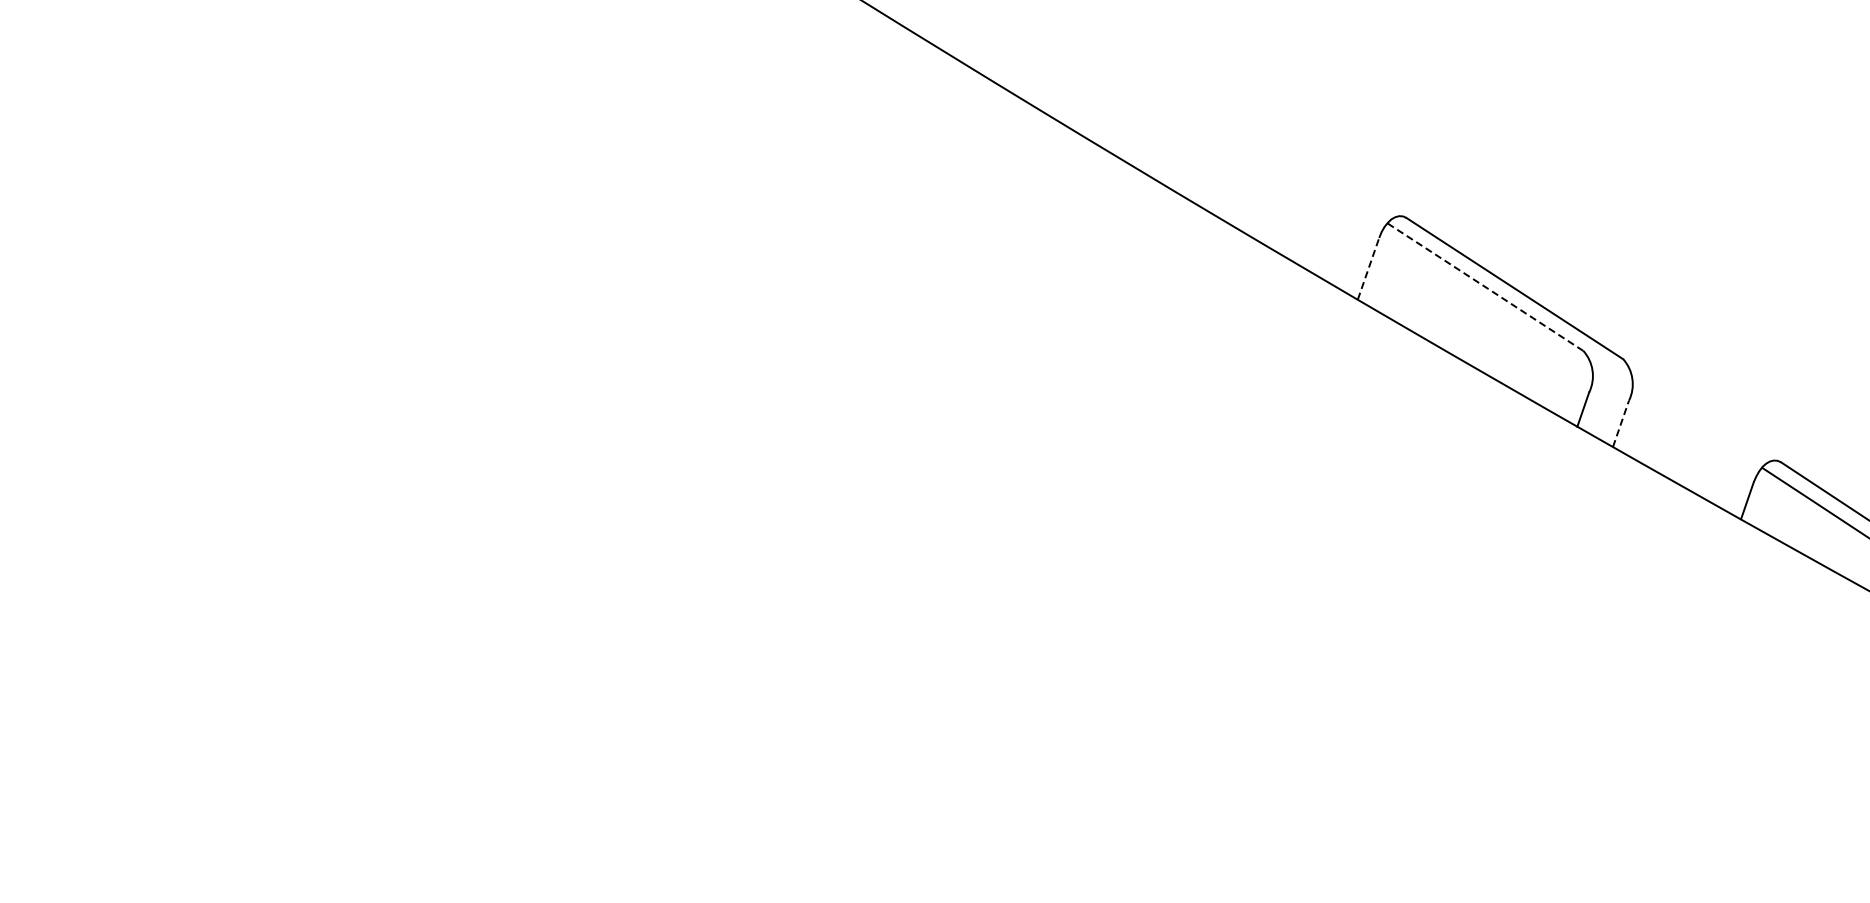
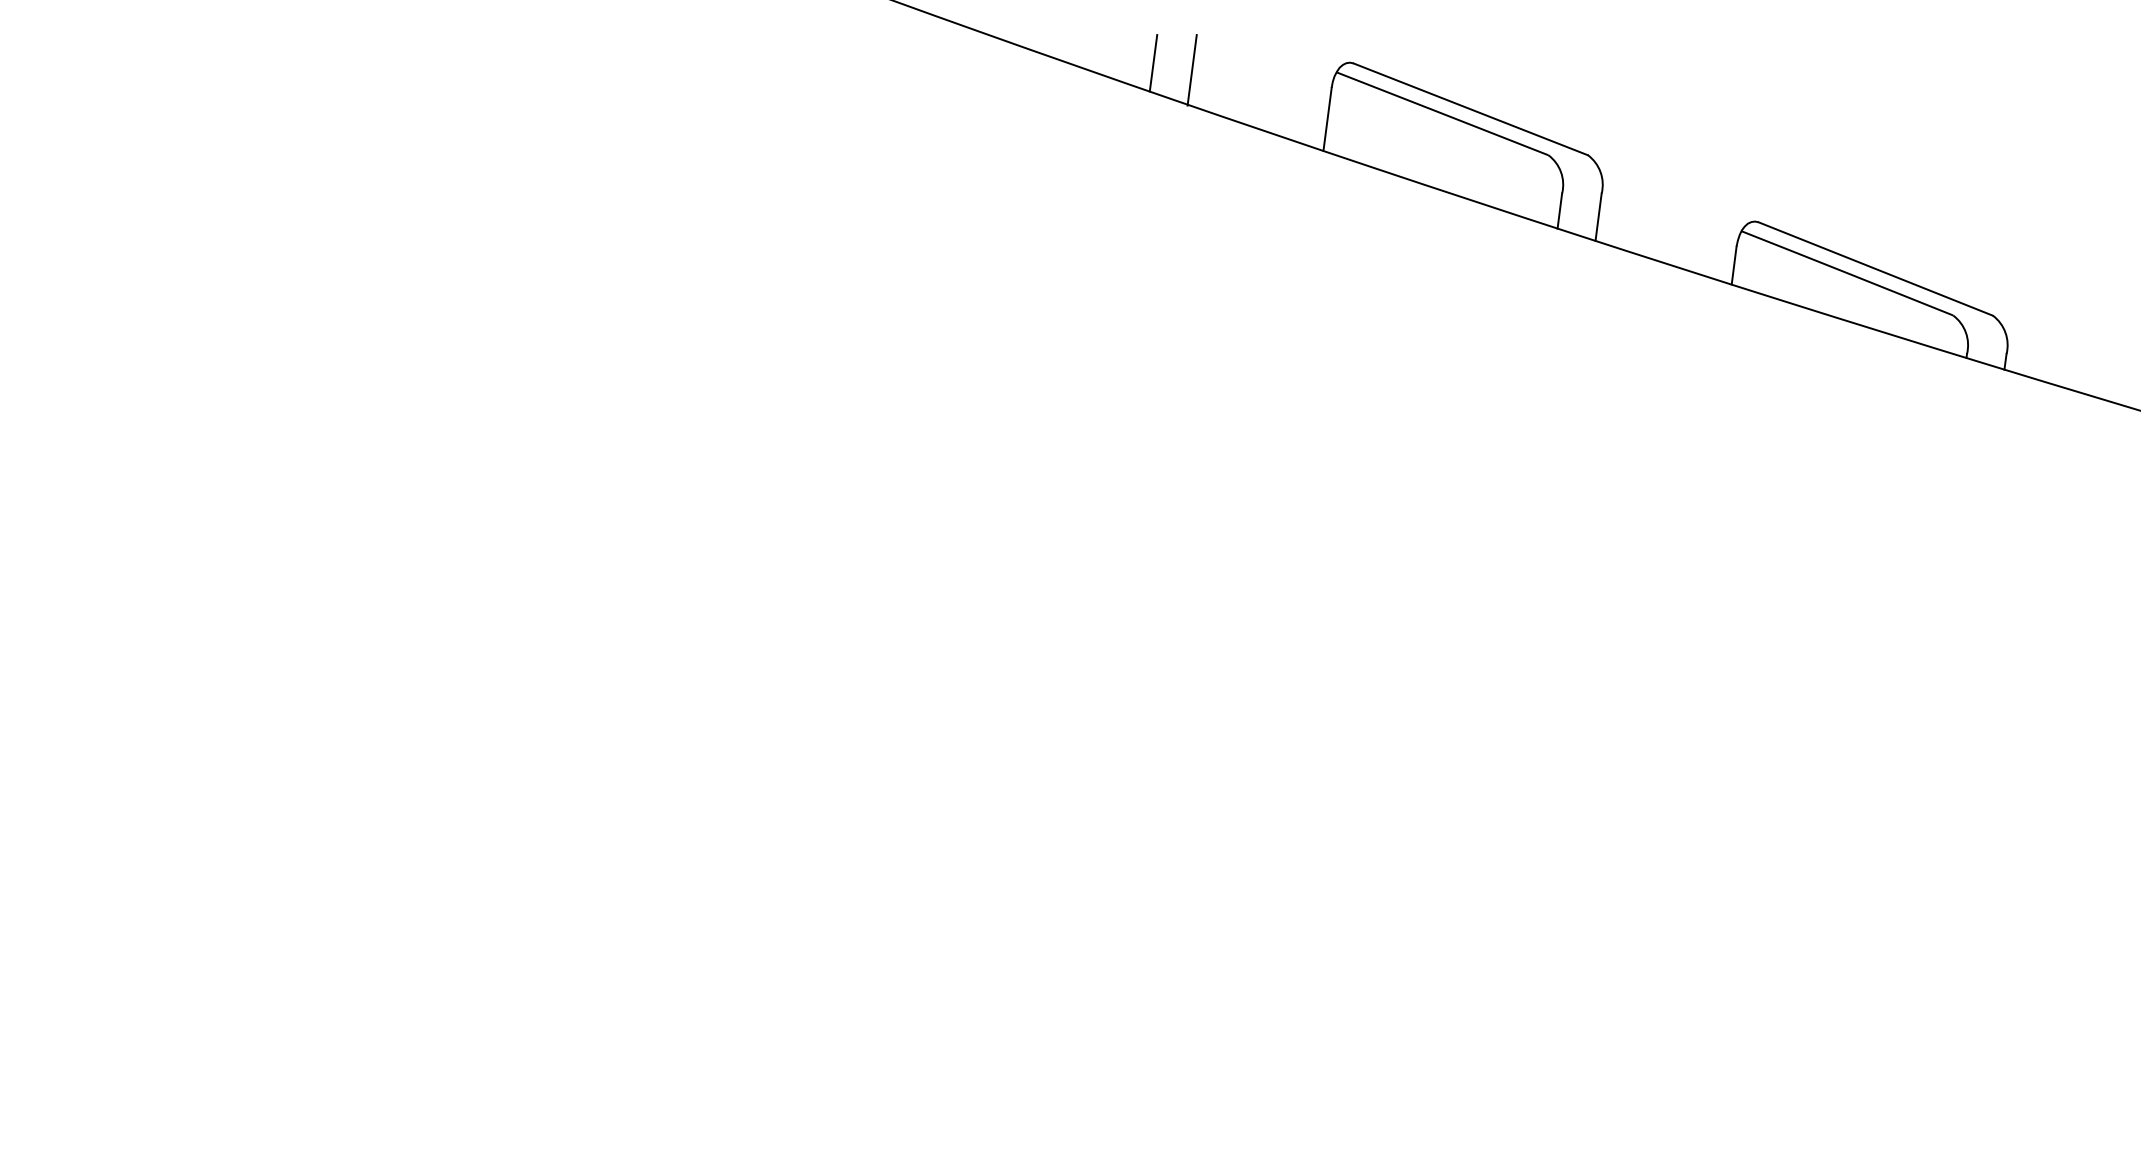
line: (1204, 176) -> (1153, 63), added
line: (1241, 191) -> (1191, 70), added
line: (1368, 268) -> (1327, 119), dashed -> solid
line: (1486, 288) -> (1443, 114), dashed -> solid
line: (1620, 424) -> (1598, 217), dashed -> solid

